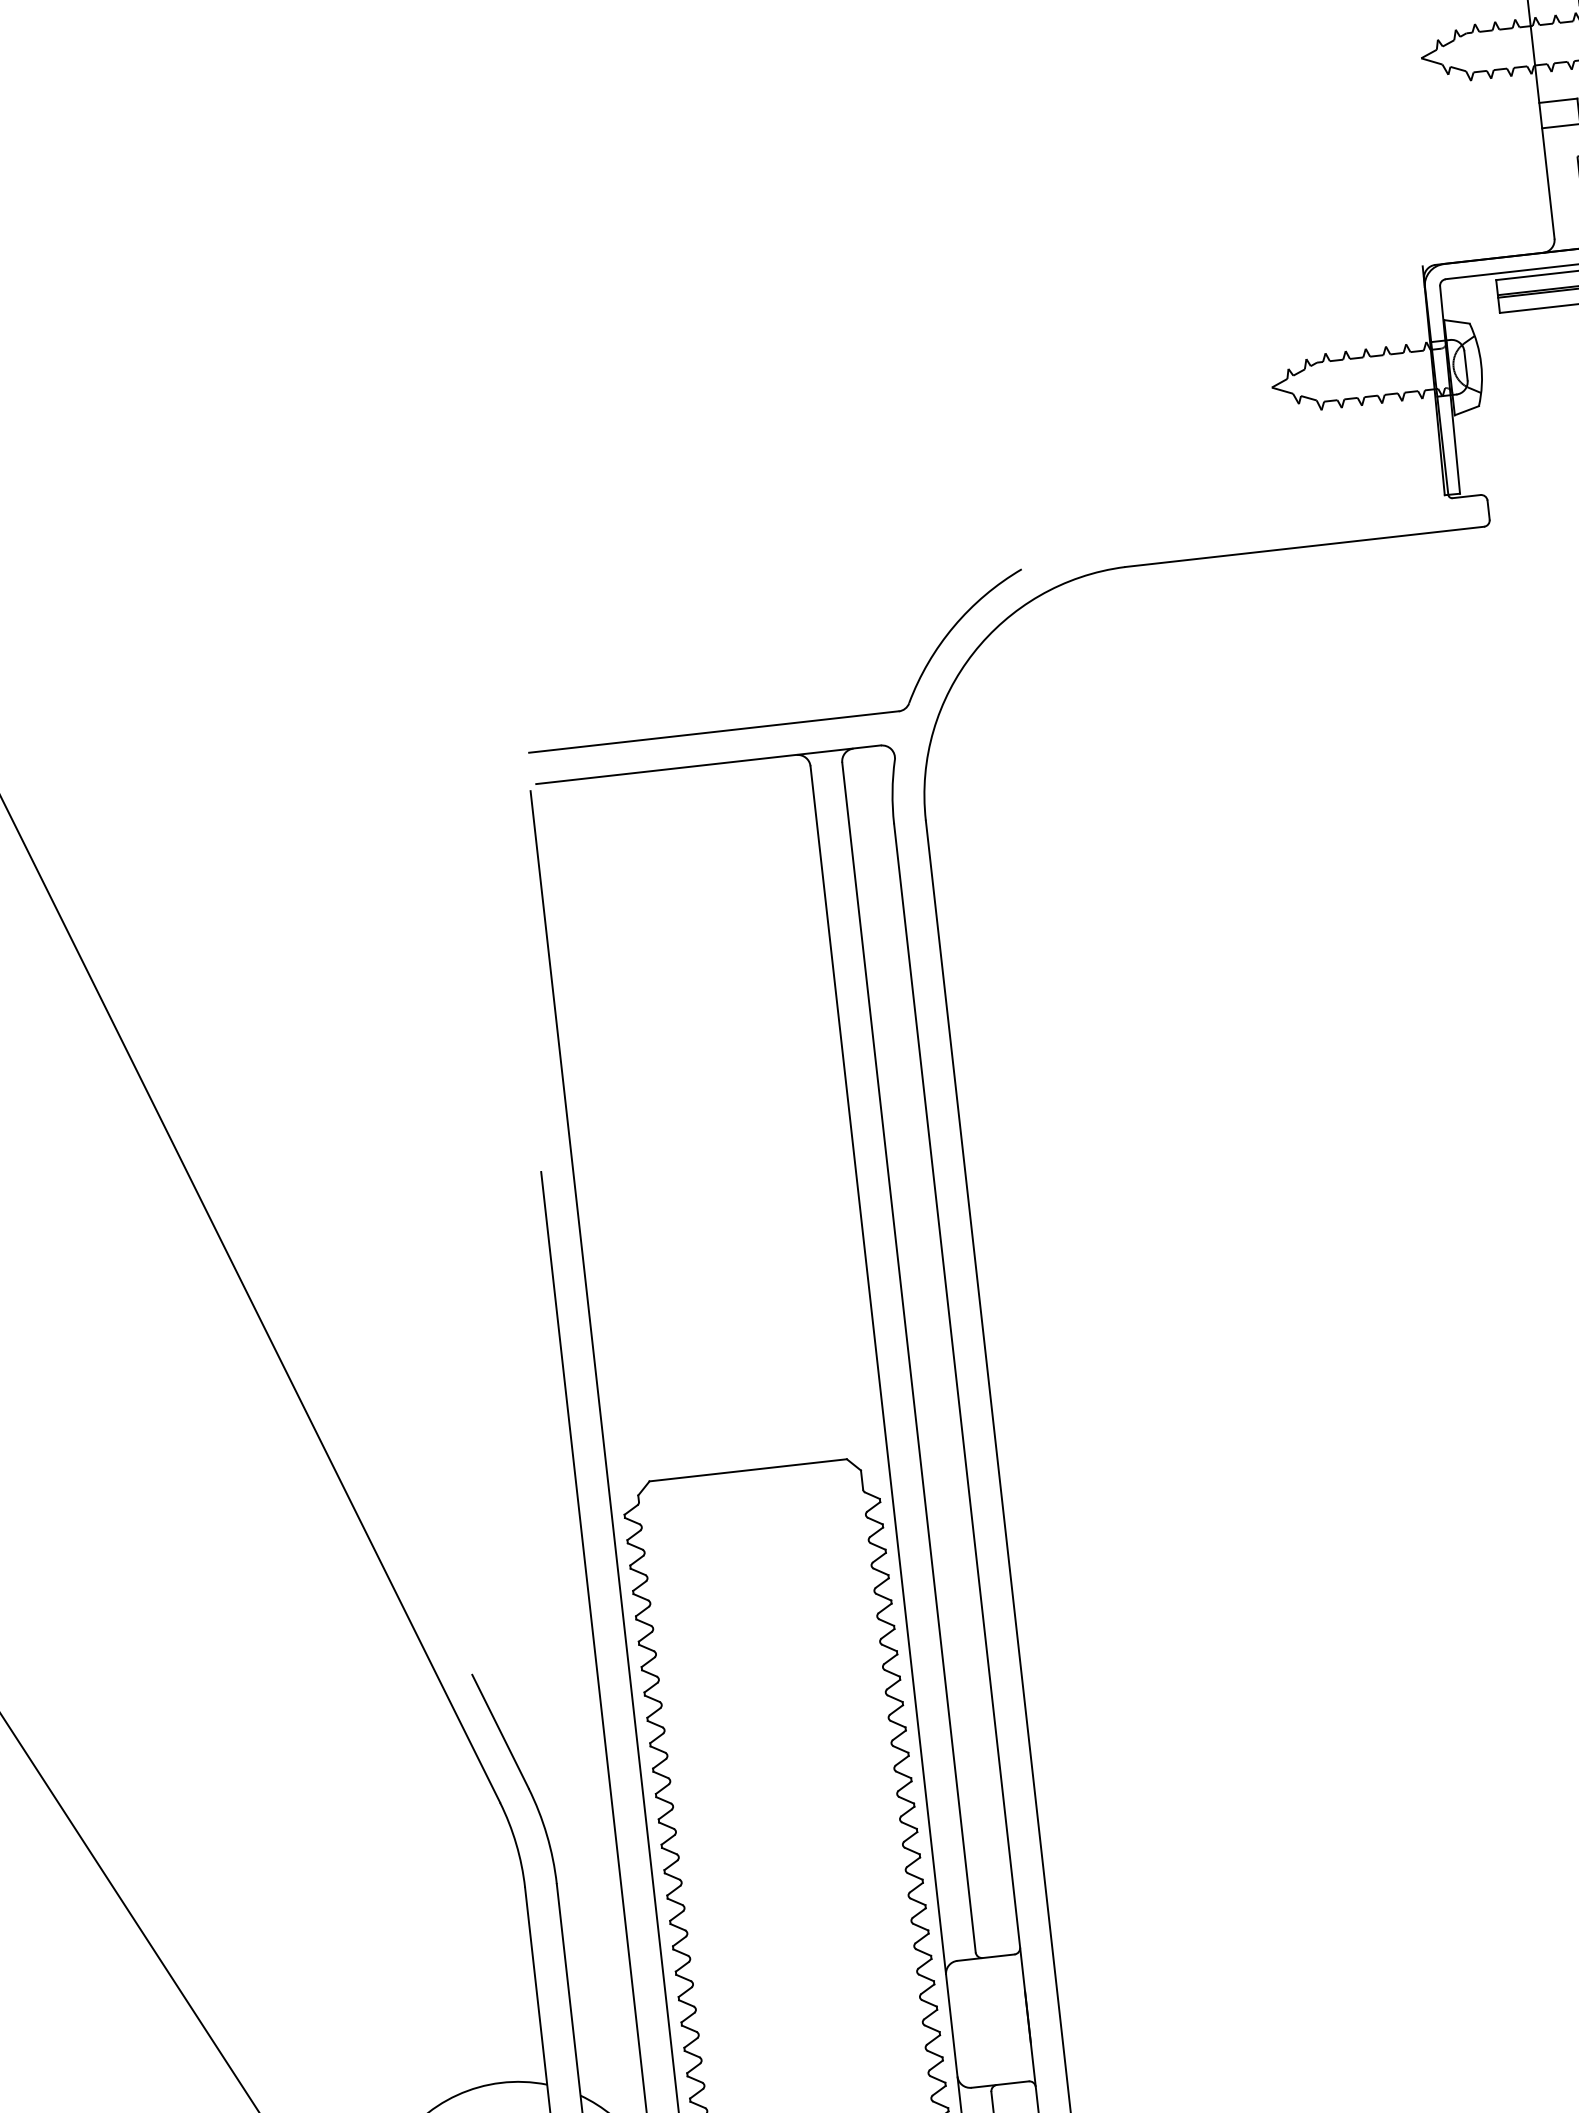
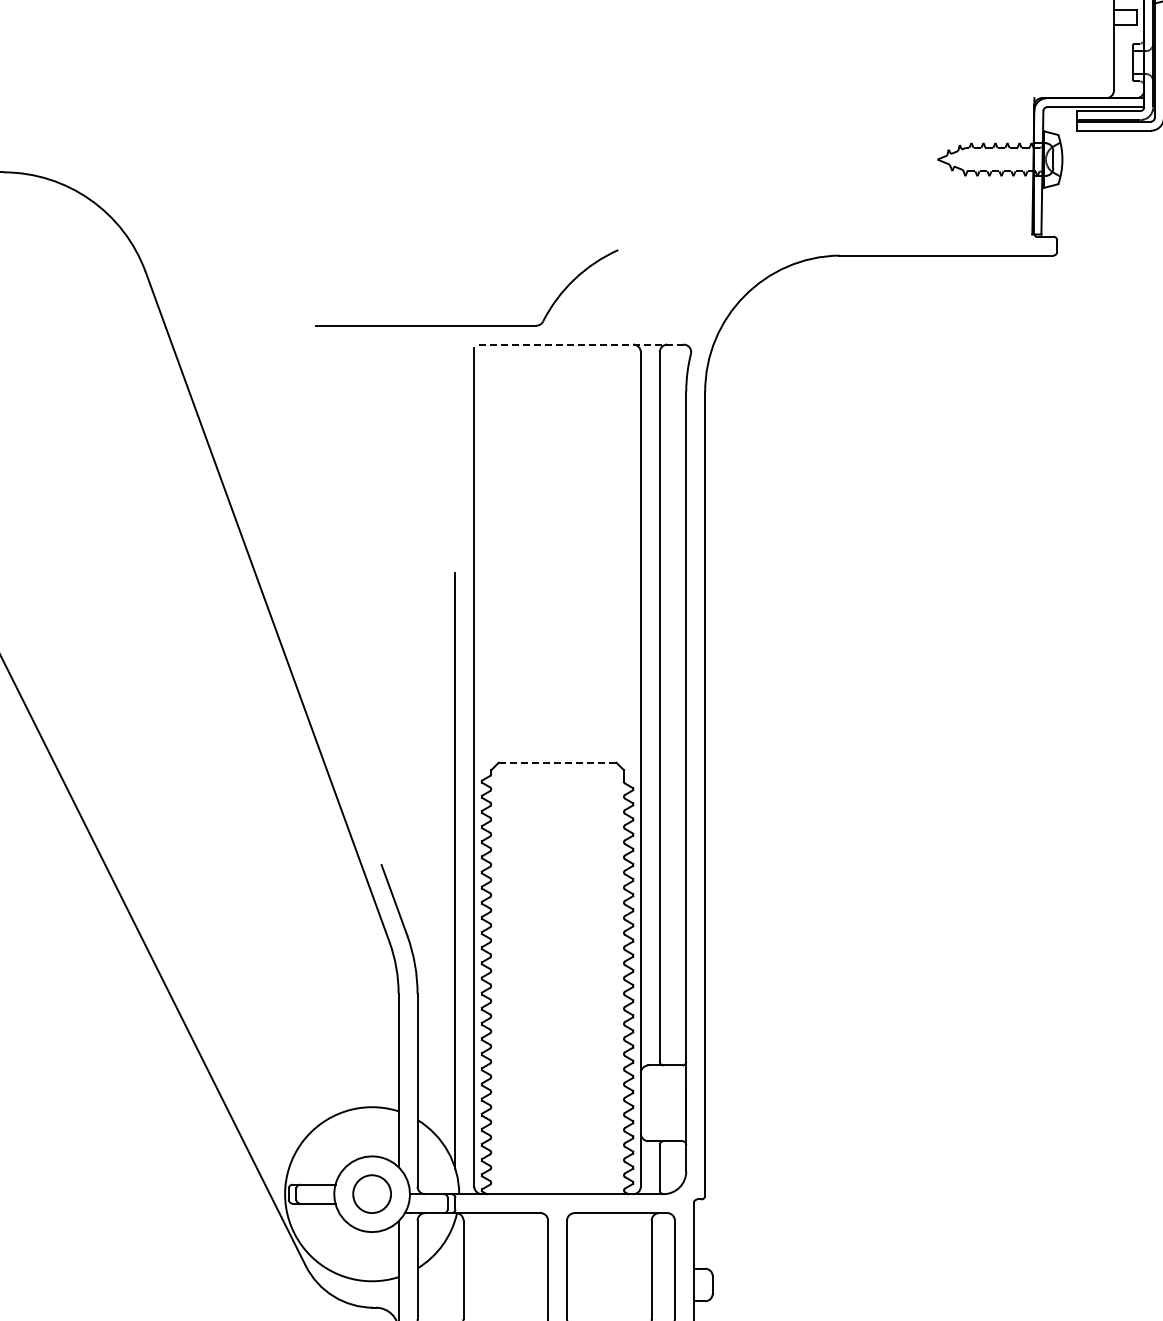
part: (781, 724) -> (466, 325), moved
line: (707, 764) -> (580, 344), solid -> dashed
line: (747, 1469) -> (557, 762), solid -> dashed

